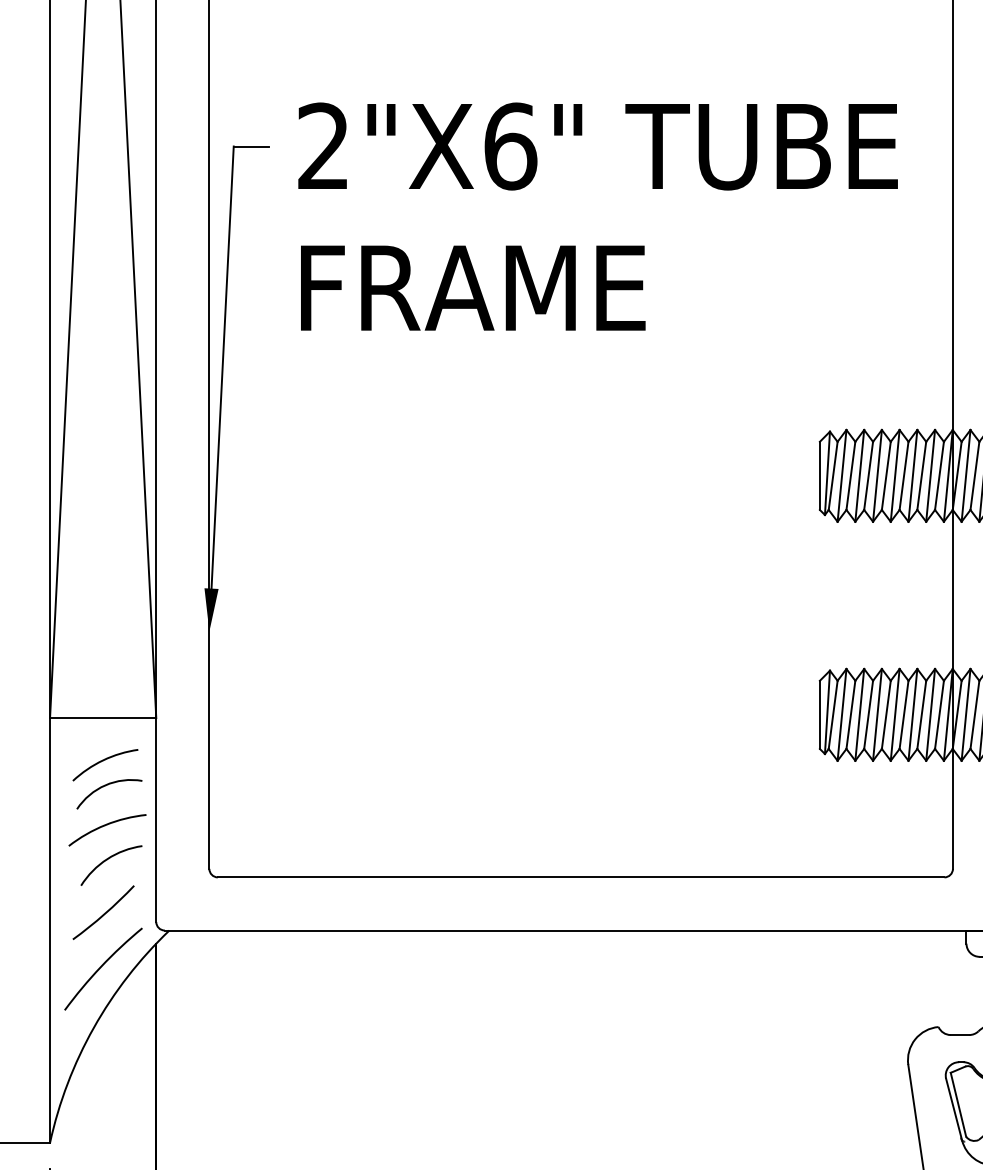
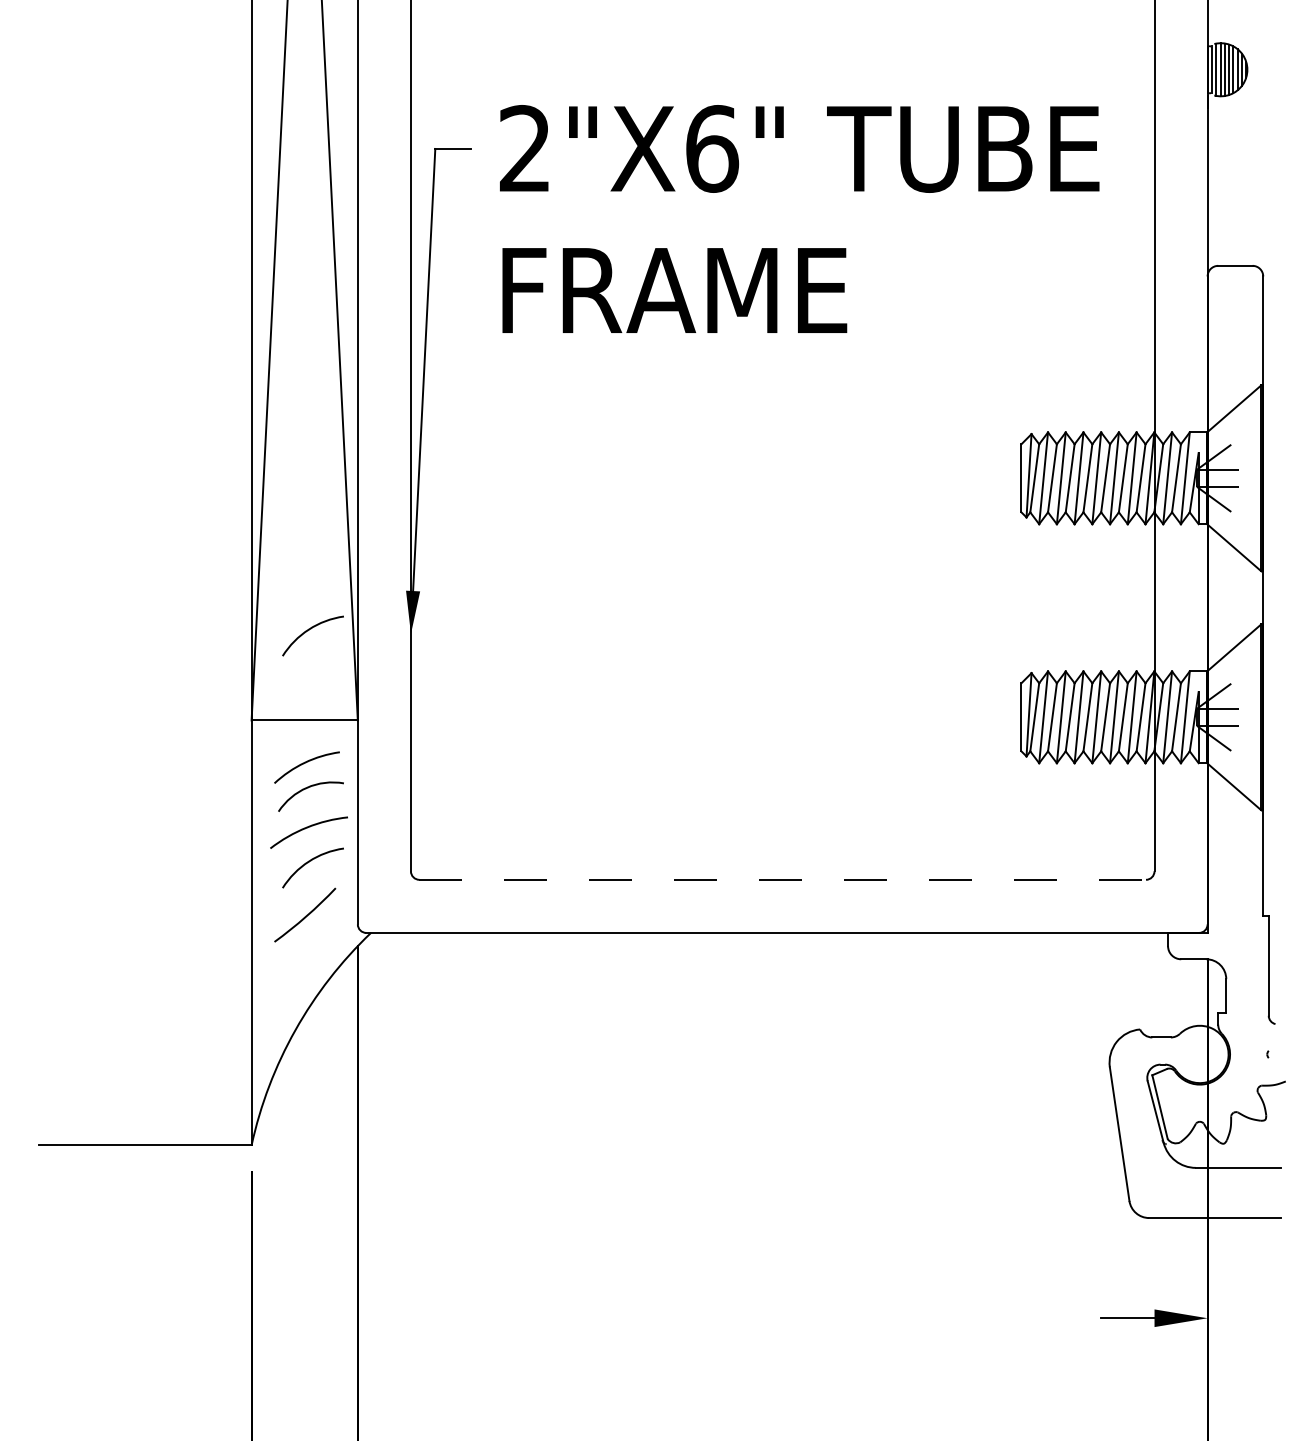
arc: (106, 629) -> (308, 631), added
line: (581, 877) -> (783, 879), solid -> dashed
arc: (101, 967) -> (303, 969), removed

